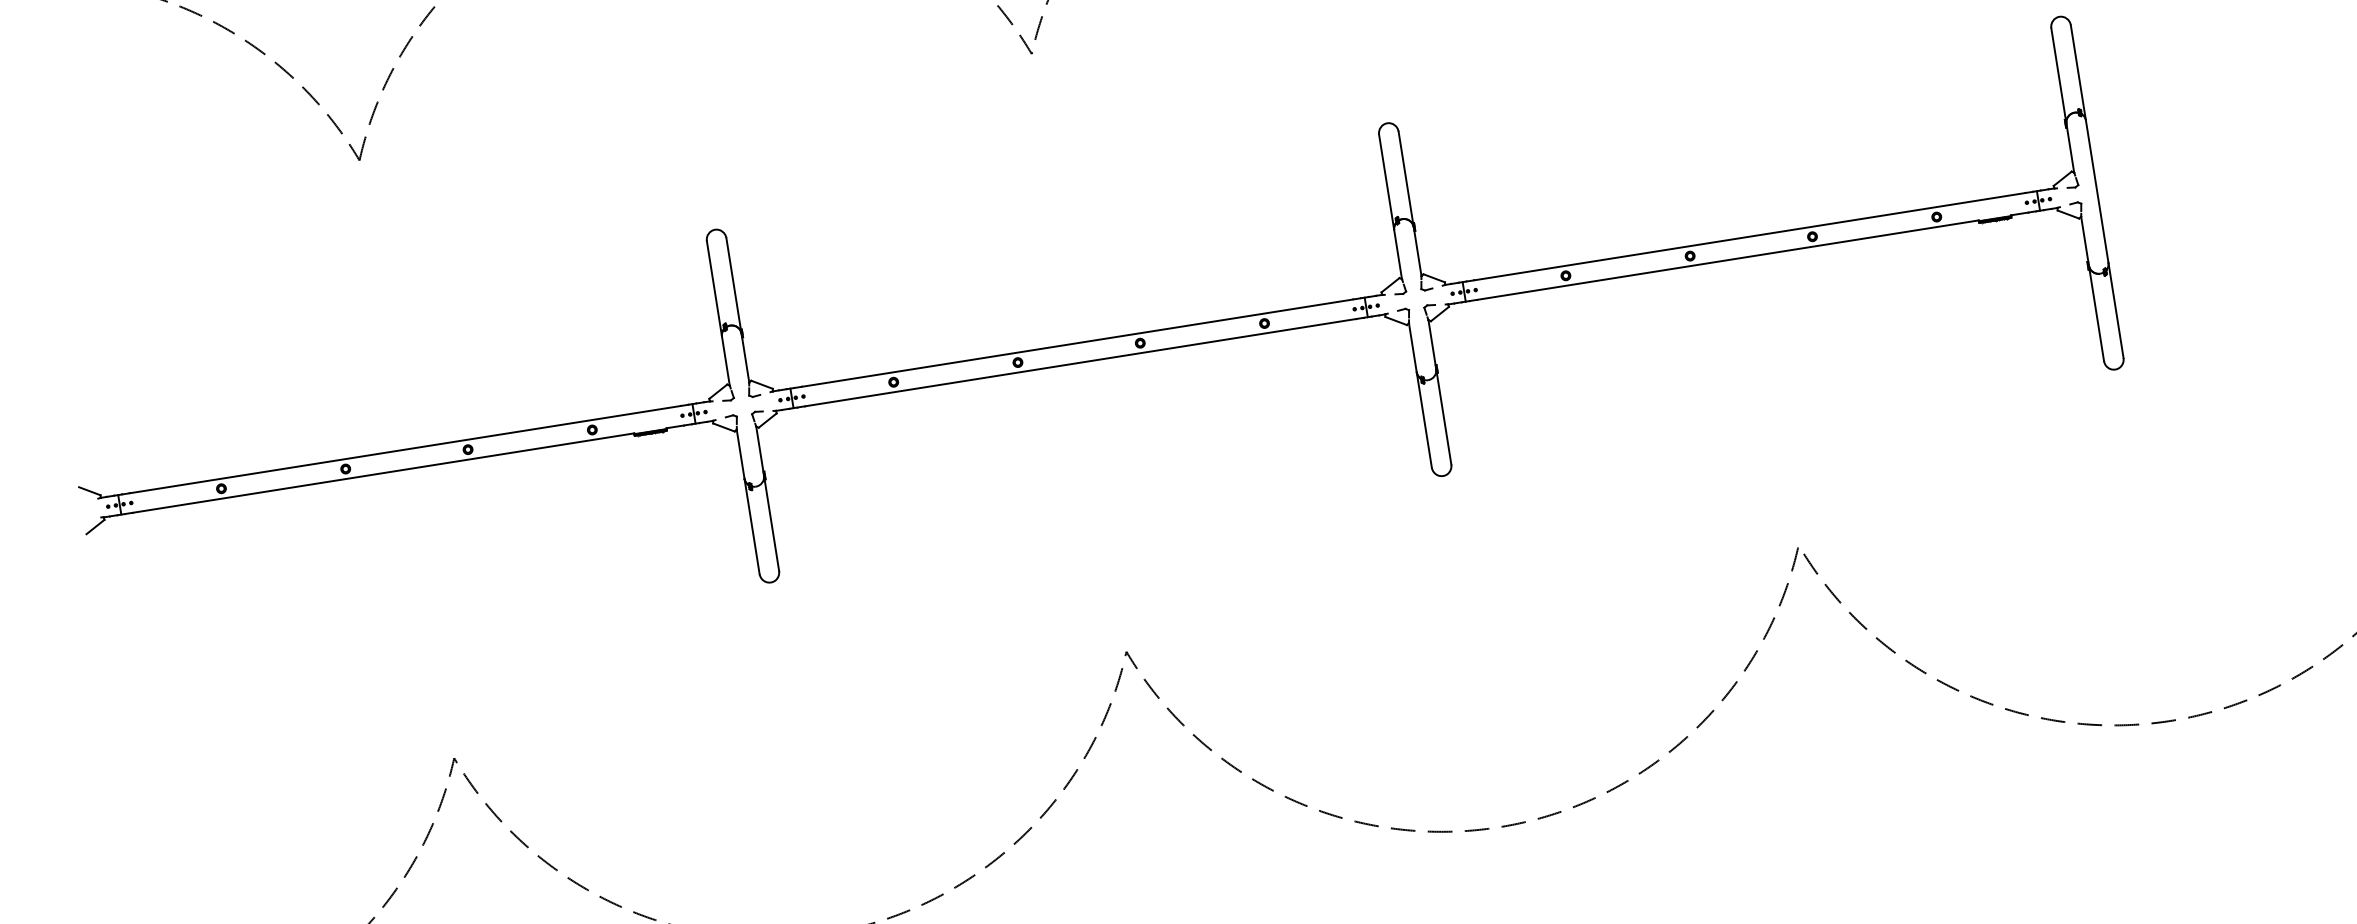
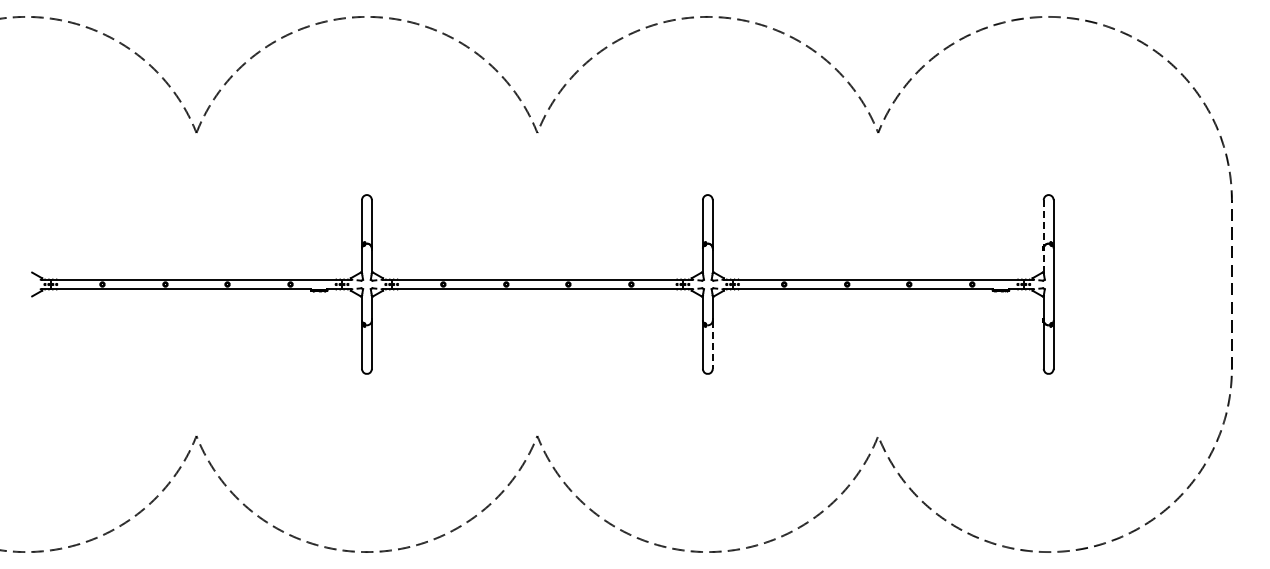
line: (2062, 100) -> (1043, 236), solid -> dashed
line: (1443, 418) -> (712, 345), solid -> dashed

